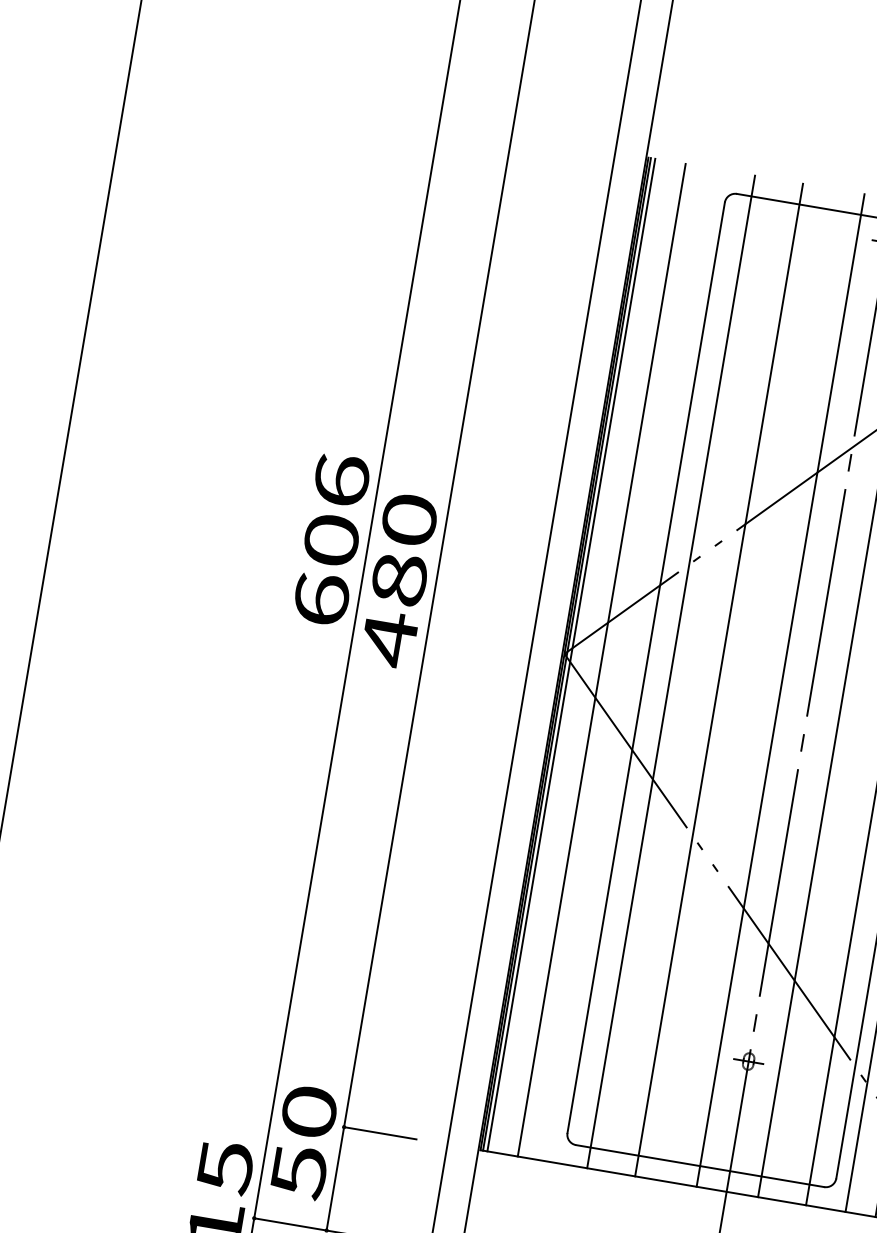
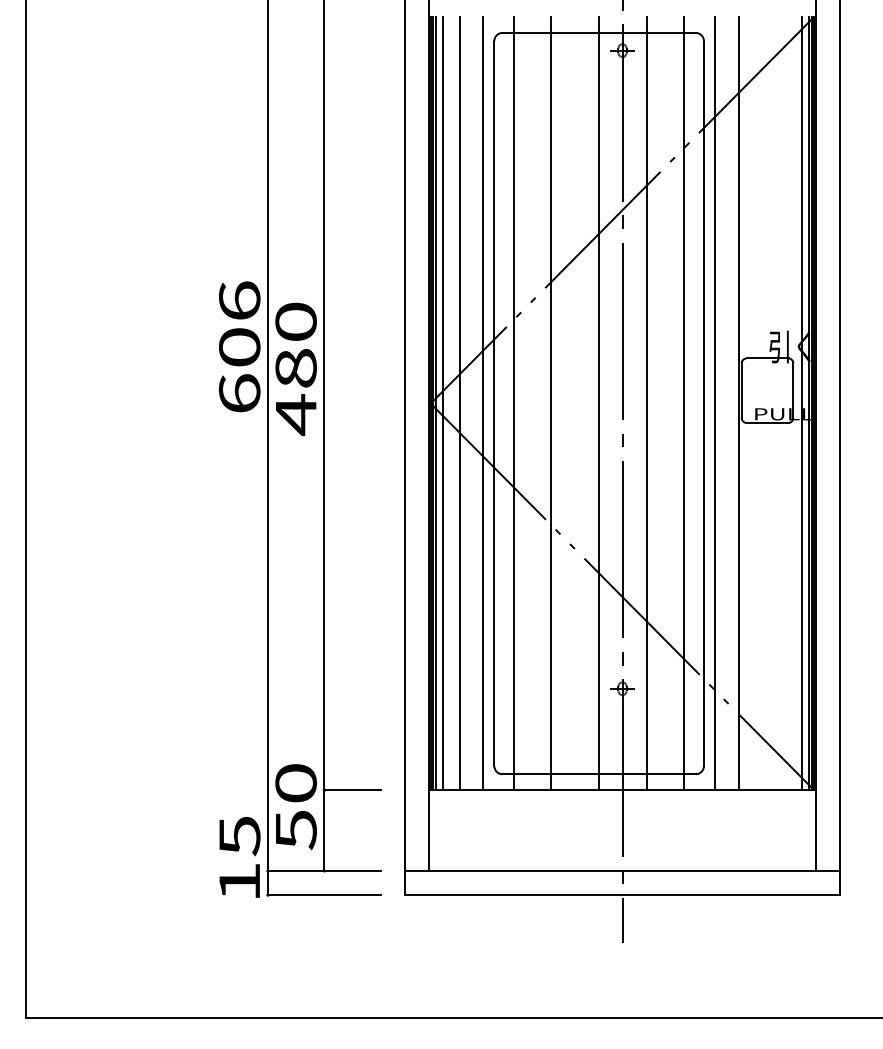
line: (579, 656) -> (442, 403), added
line: (632, 665) -> (483, 403), added

